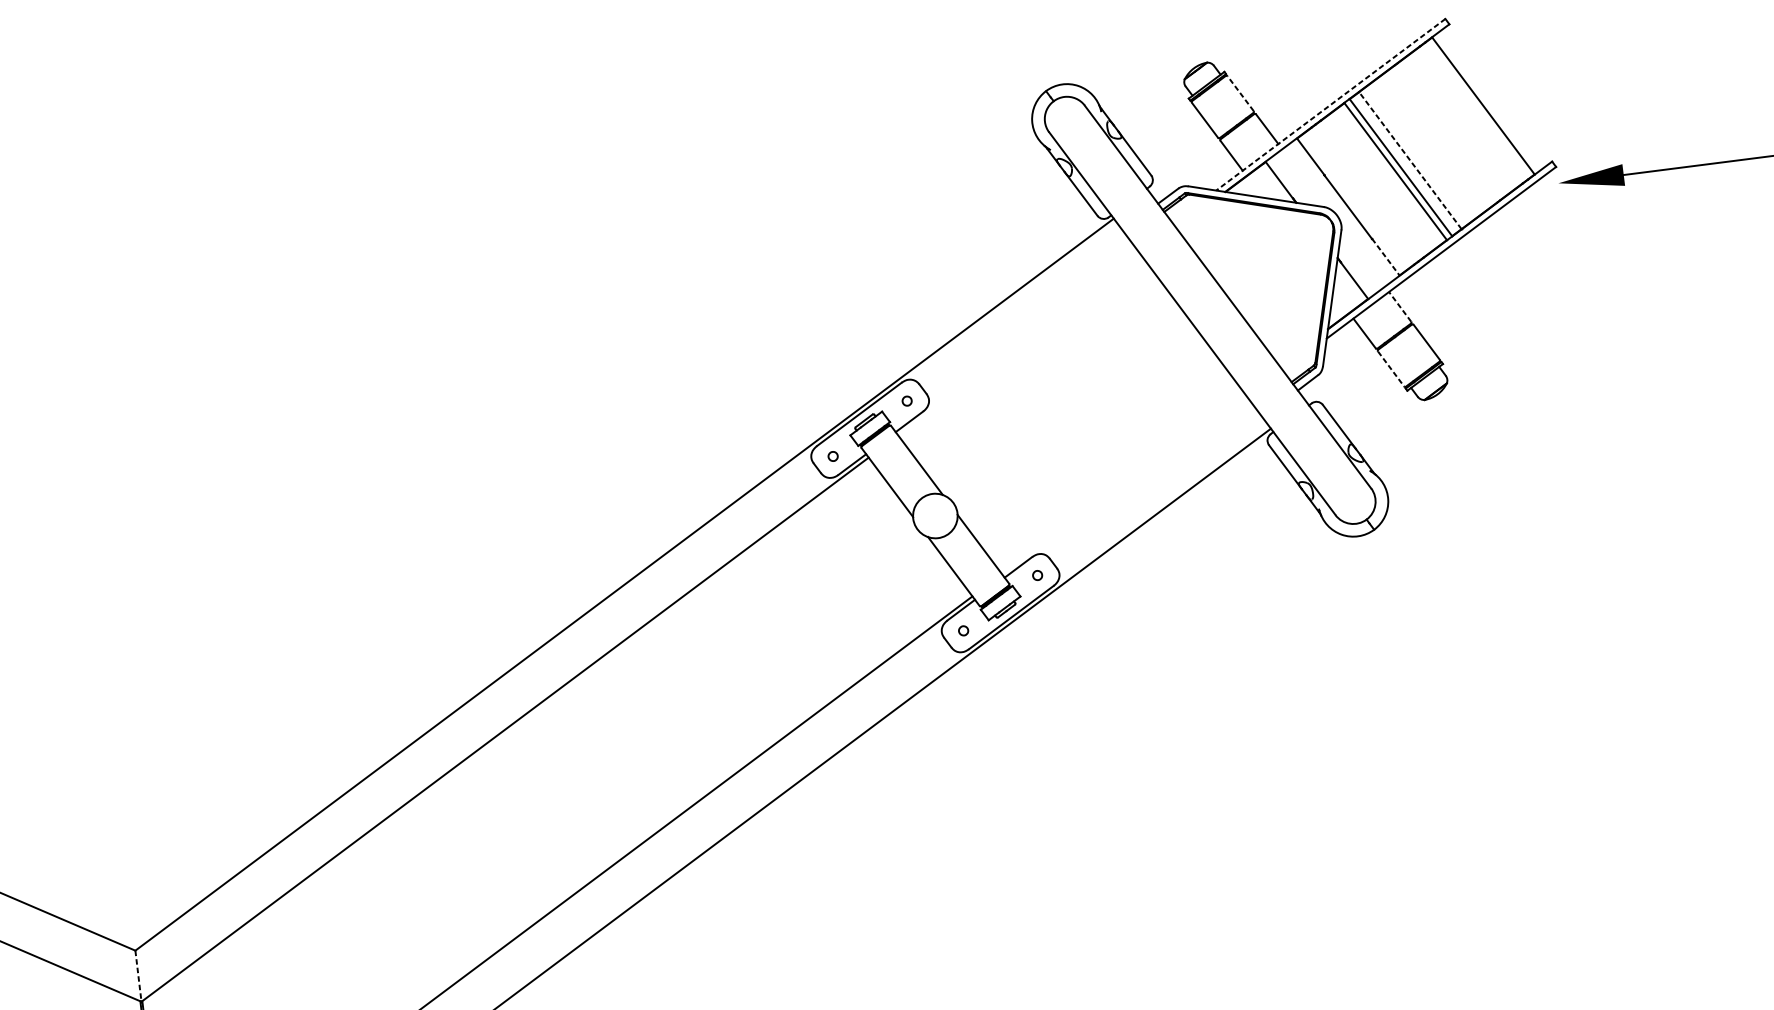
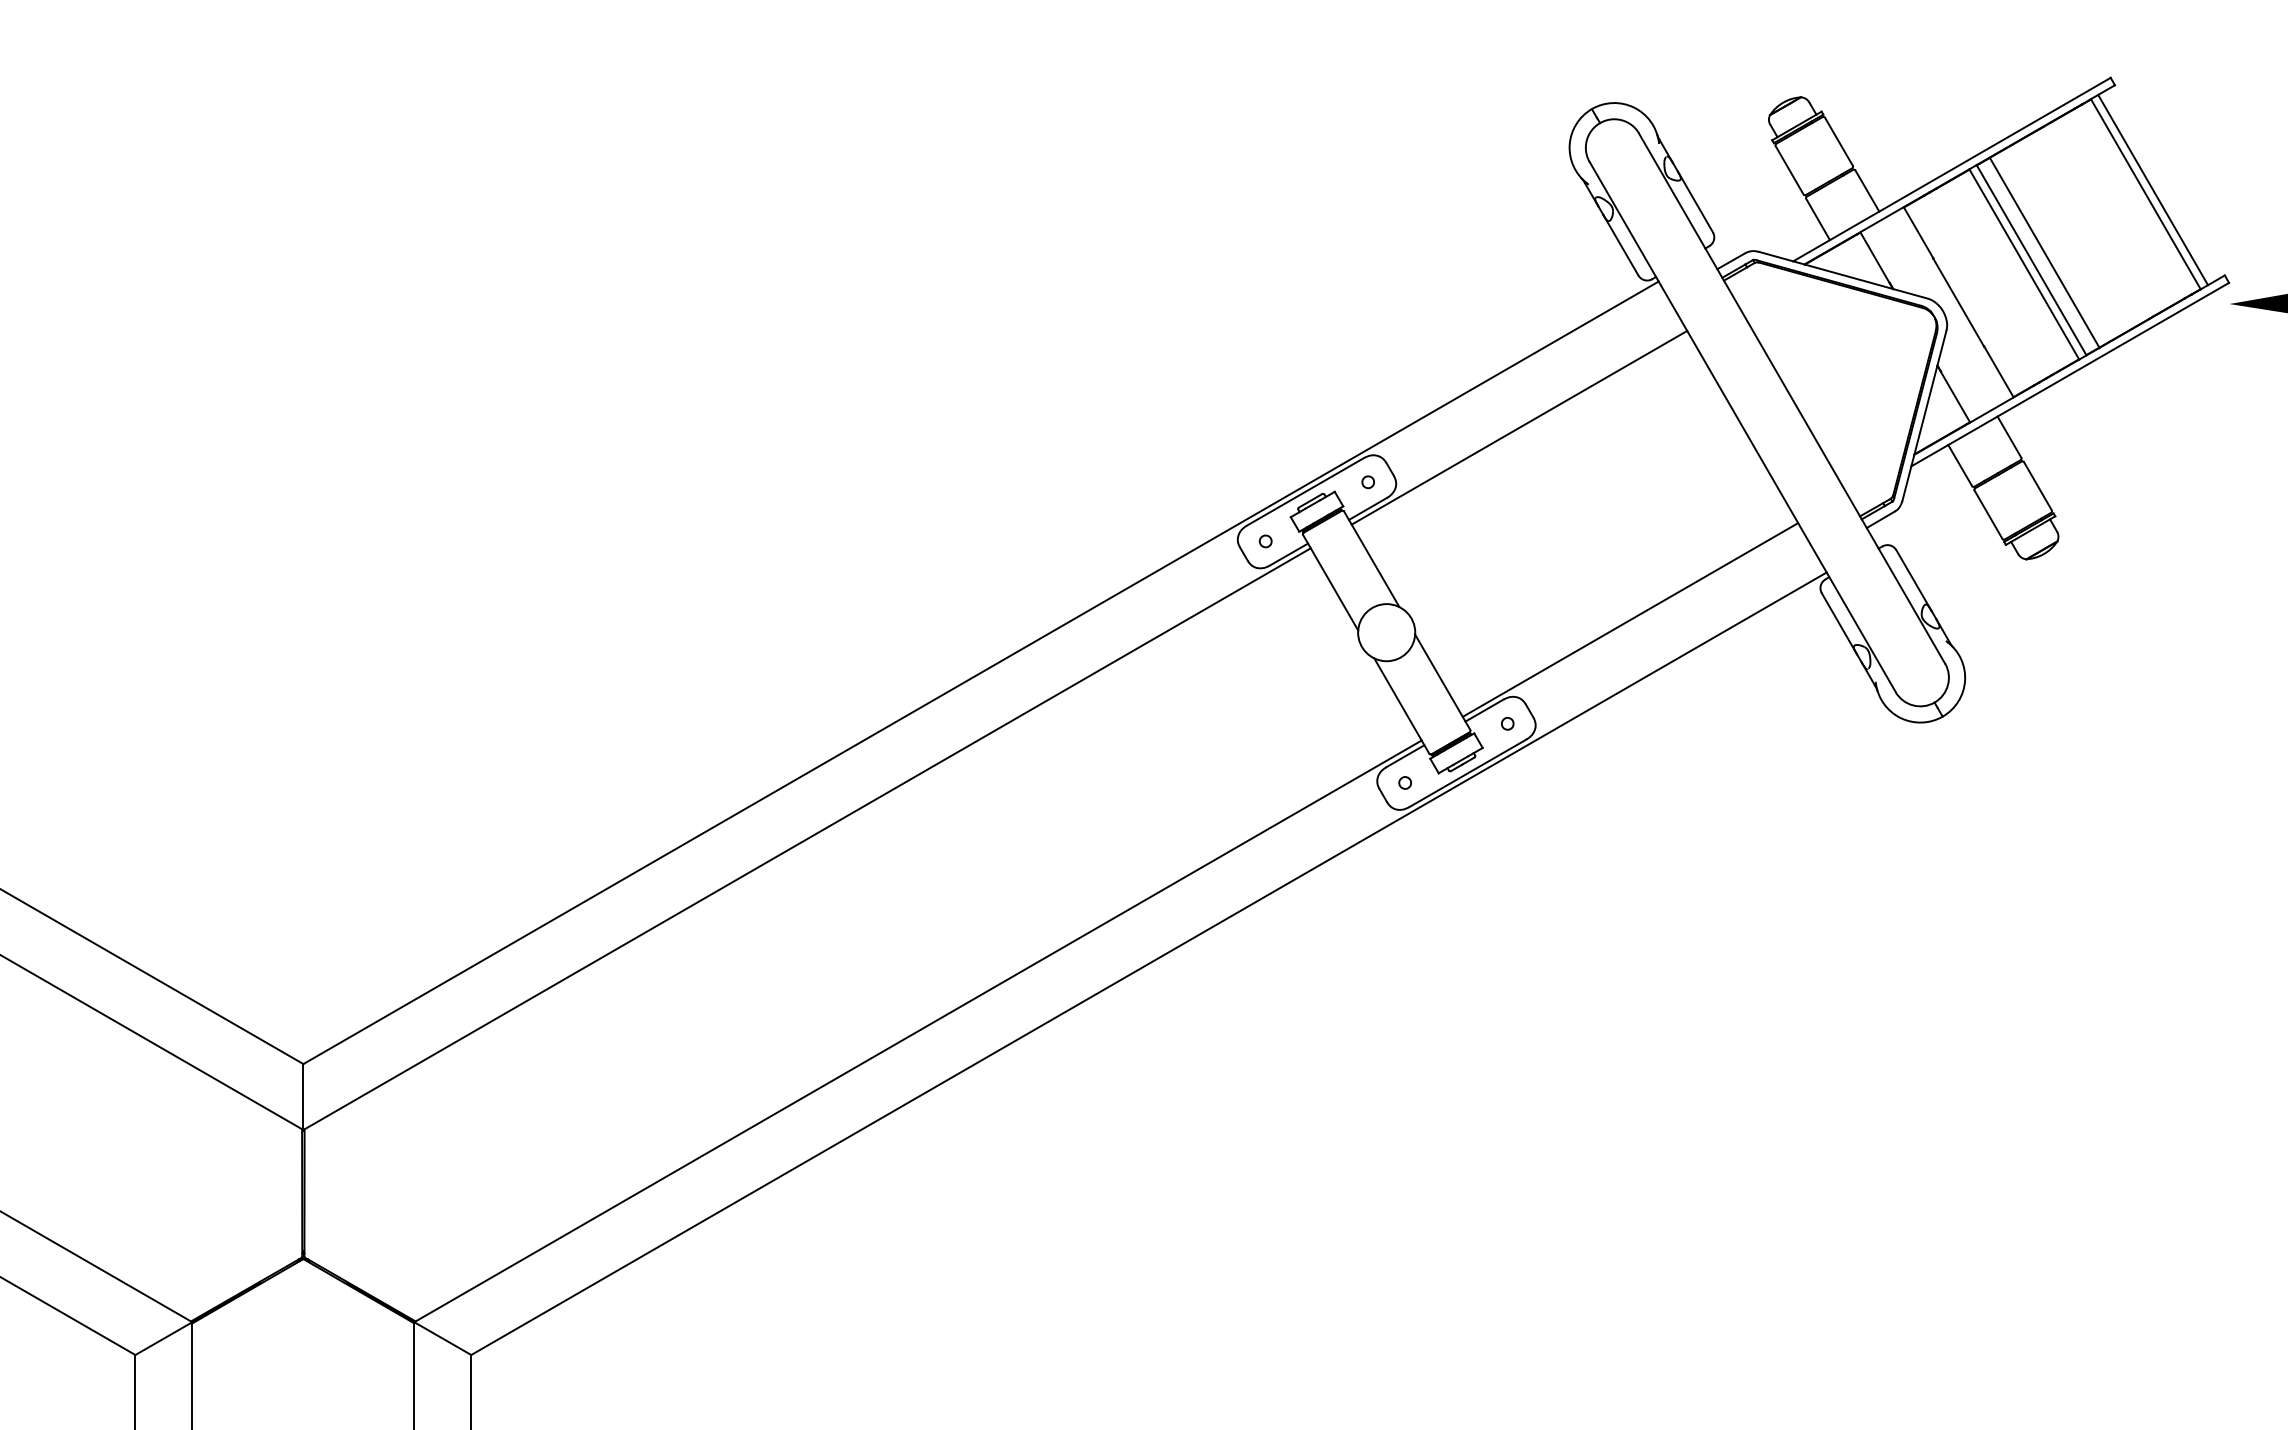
line: (1240, 93) -> (1838, 141), dashed -> solid
line: (1488, 101) -> (2153, 189), added
line: (1330, 104) -> (1951, 169), dashed -> solid
line: (1410, 160) -> (2044, 252), dashed -> solid
line: (1386, 257) -> (1999, 372), dashed -> solid
line: (1400, 307) -> (2009, 437), dashed -> solid
line: (1019, 344) -> (1519, 427), added
line: (1391, 368) -> (1988, 514), dashed -> solid
line: (1123, 483) -> (1630, 619), added
line: (138, 976) -> (303, 1097), dashed -> solid

